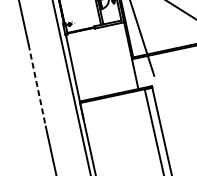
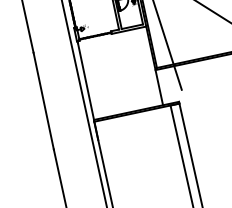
line: (37, 85) -> (43, 101), dashed -> solid

